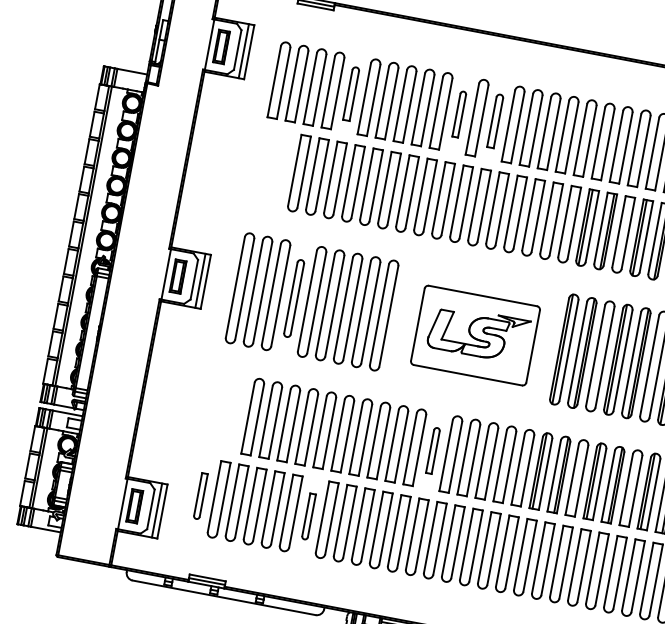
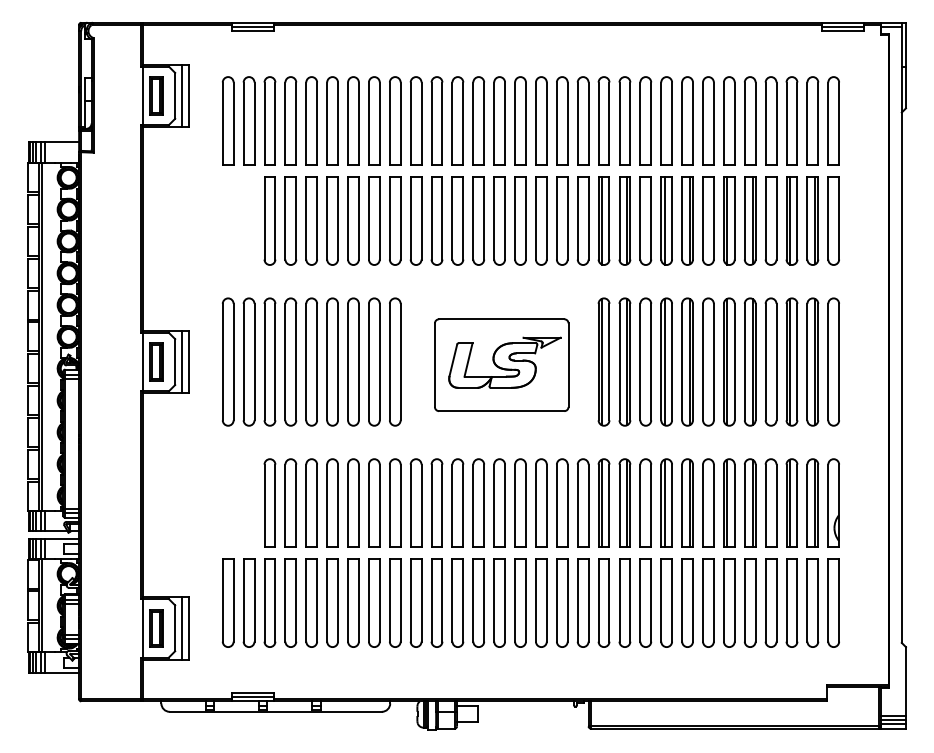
part: (351, 93) -> (311, 120), size x1.43
part: (459, 113) -> (436, 120), size x1.67
part: (495, 120) -> (478, 120), size x1.43
part: (293, 297) -> (290, 361), size x1.43
part: (433, 450) -> (478, 502), size x1.67
part: (200, 495) -> (227, 602), size x1.67
part: (308, 516) -> (353, 602), size x1.67

